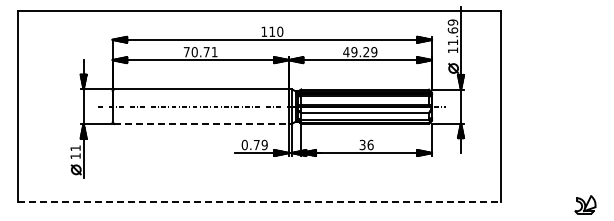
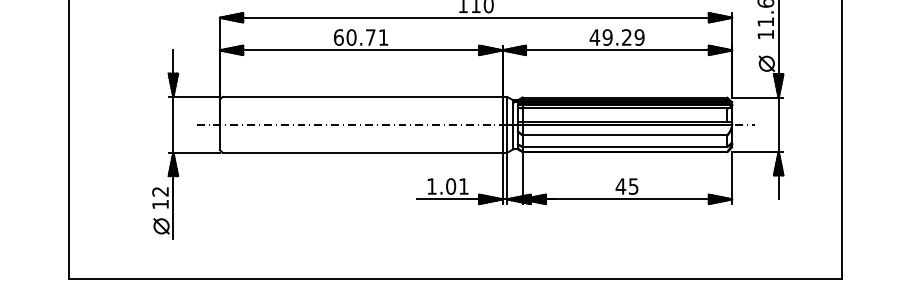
text: (186, 52) -> (338, 38), 70.71 -> 60.71
line: (202, 124) -> (364, 153), dashed -> solid
text: (254, 144) -> (447, 185), 0.79 -> 1.01
text: (366, 144) -> (627, 185), 36 -> 45
text: (75, 148) -> (160, 192), 11 -> 12
line: (259, 202) -> (455, 278), dashed -> solid

